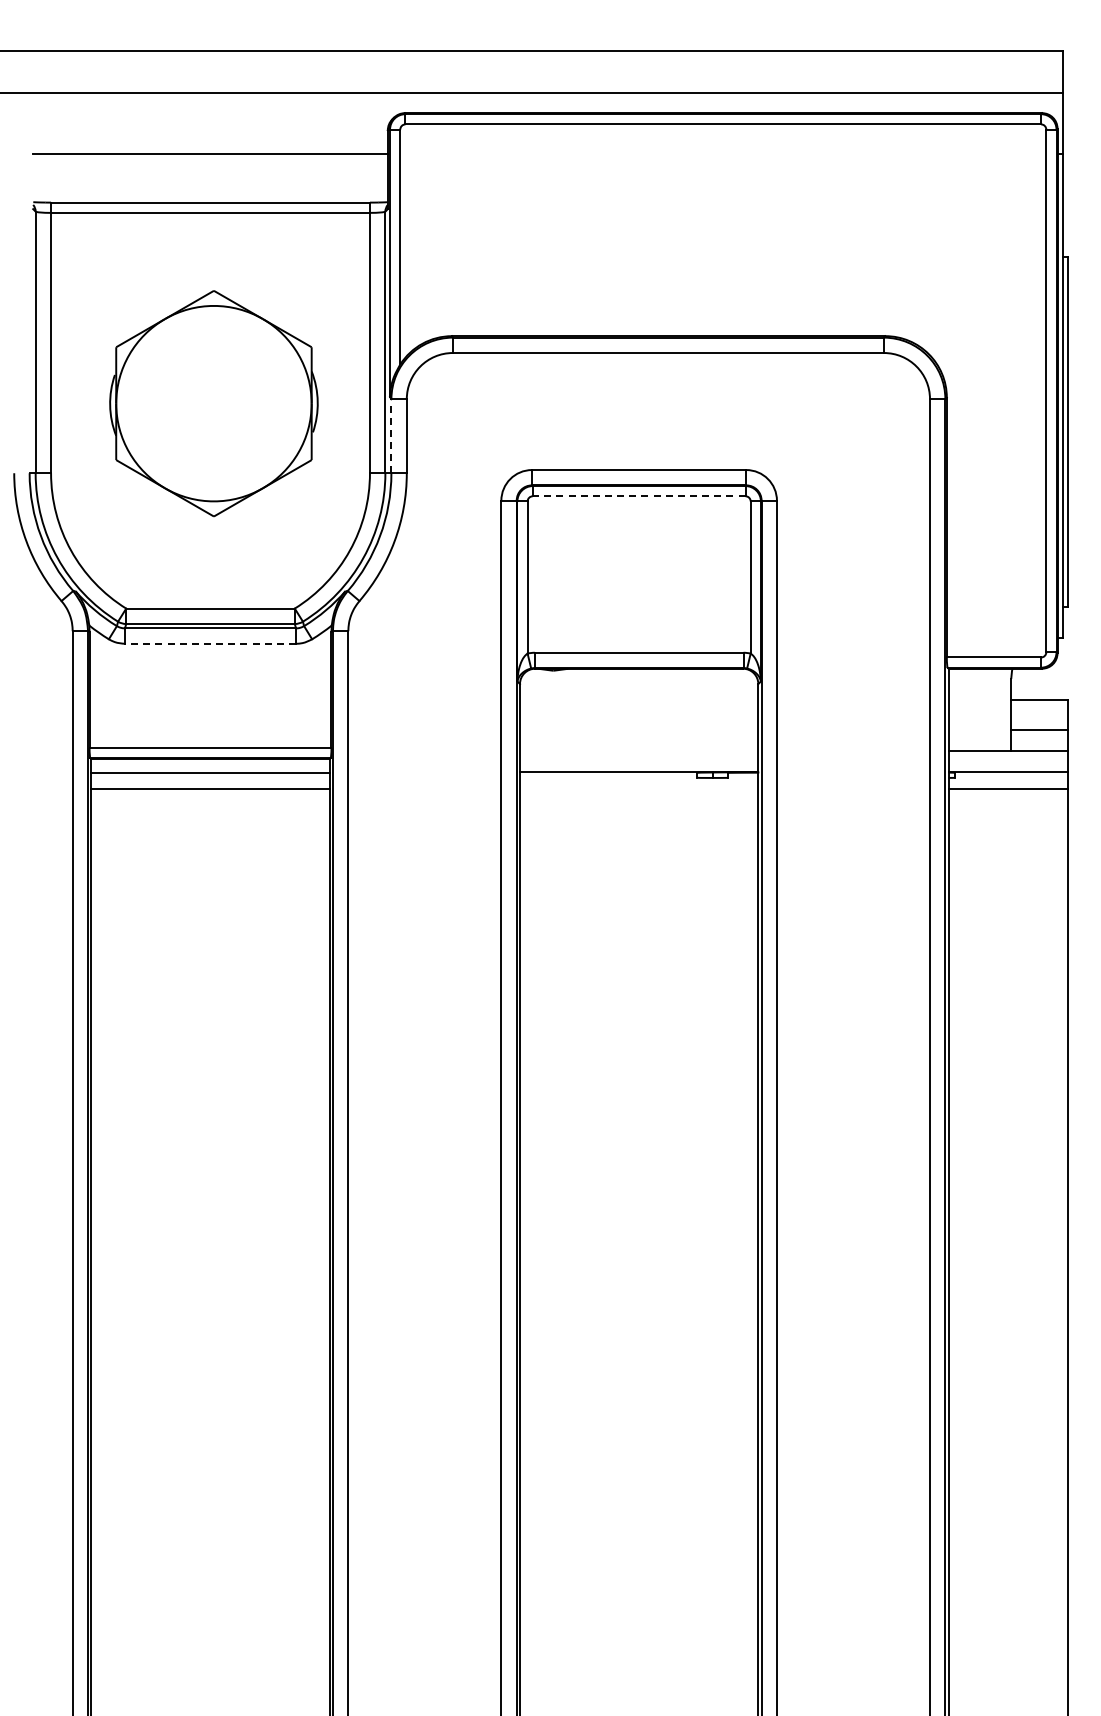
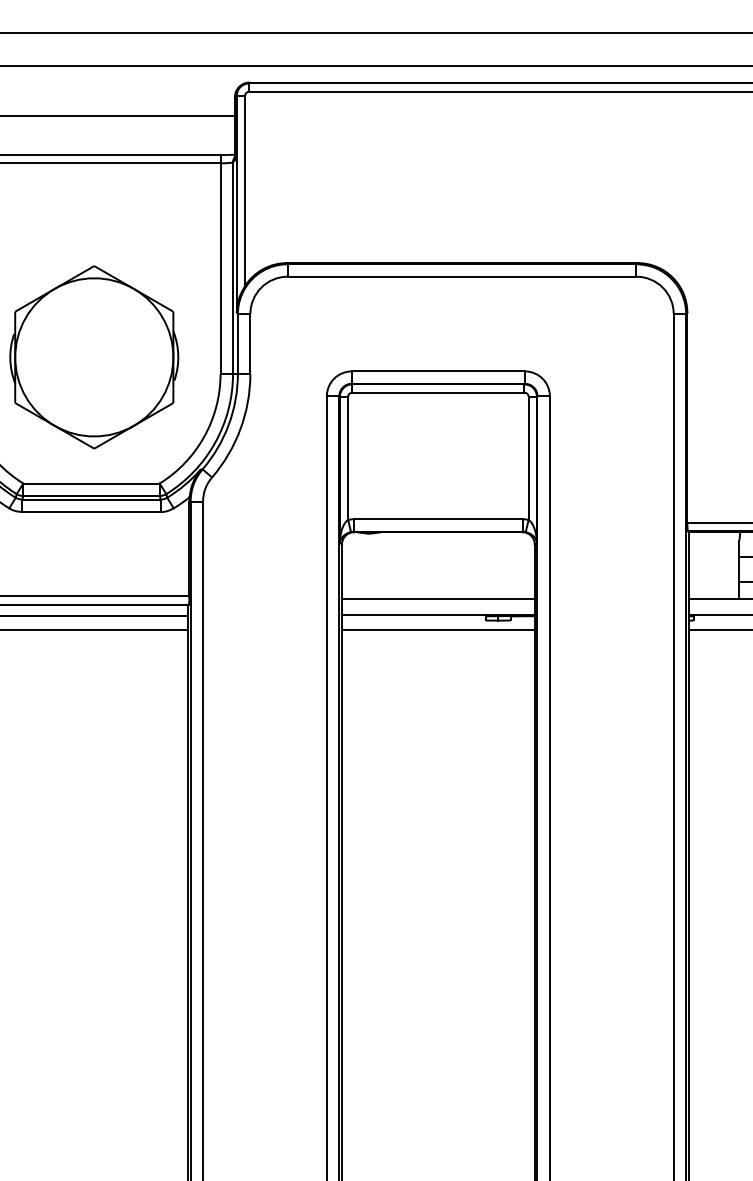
part: (213, 403) -> (93, 357), moved
line: (391, 436) -> (237, 344), dashed -> solid
line: (638, 496) -> (437, 392), dashed -> solid
line: (210, 643) -> (91, 511), dashed -> solid
line: (639, 751) -> (438, 599), added
line: (639, 789) -> (438, 629), added

